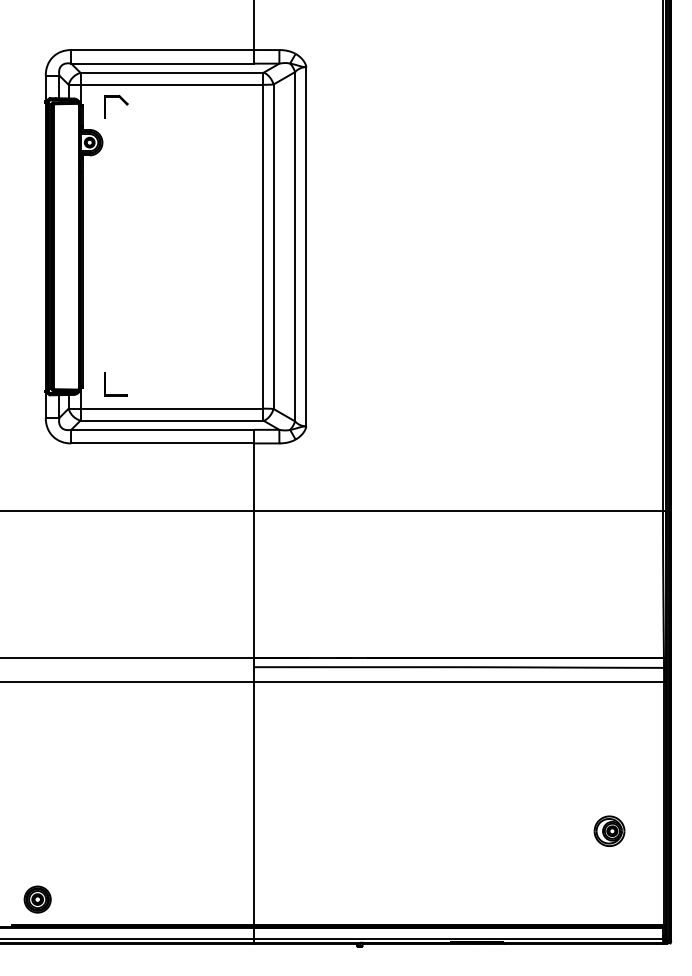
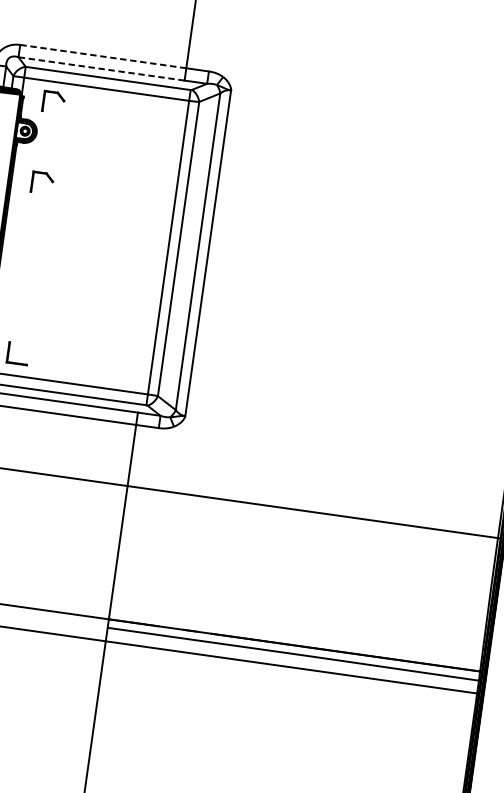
line: (162, 50) -> (102, 56), solid -> dashed
line: (162, 63) -> (101, 68), solid -> dashed
part: (121, 189) -> (48, 177), added

